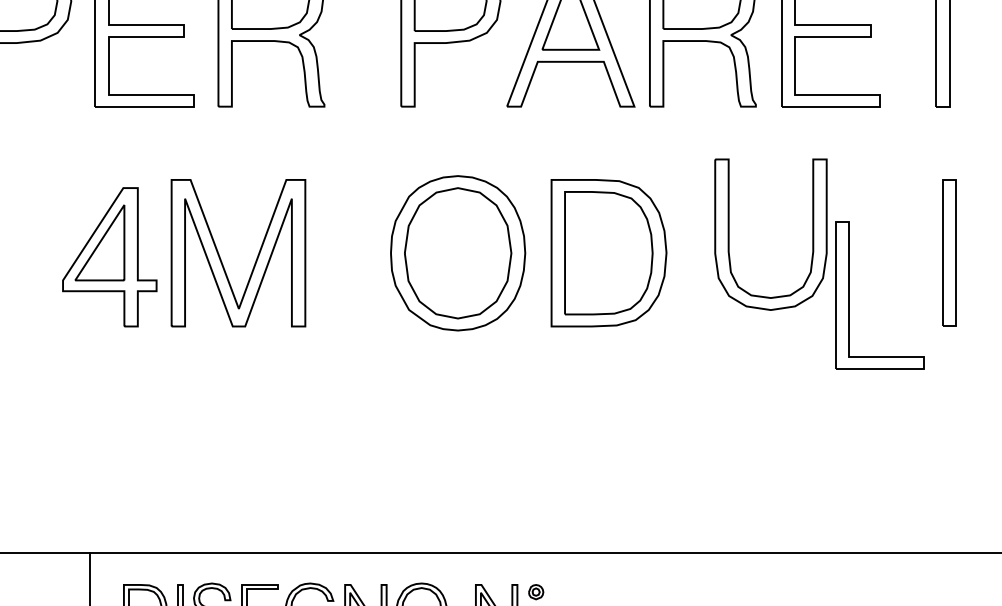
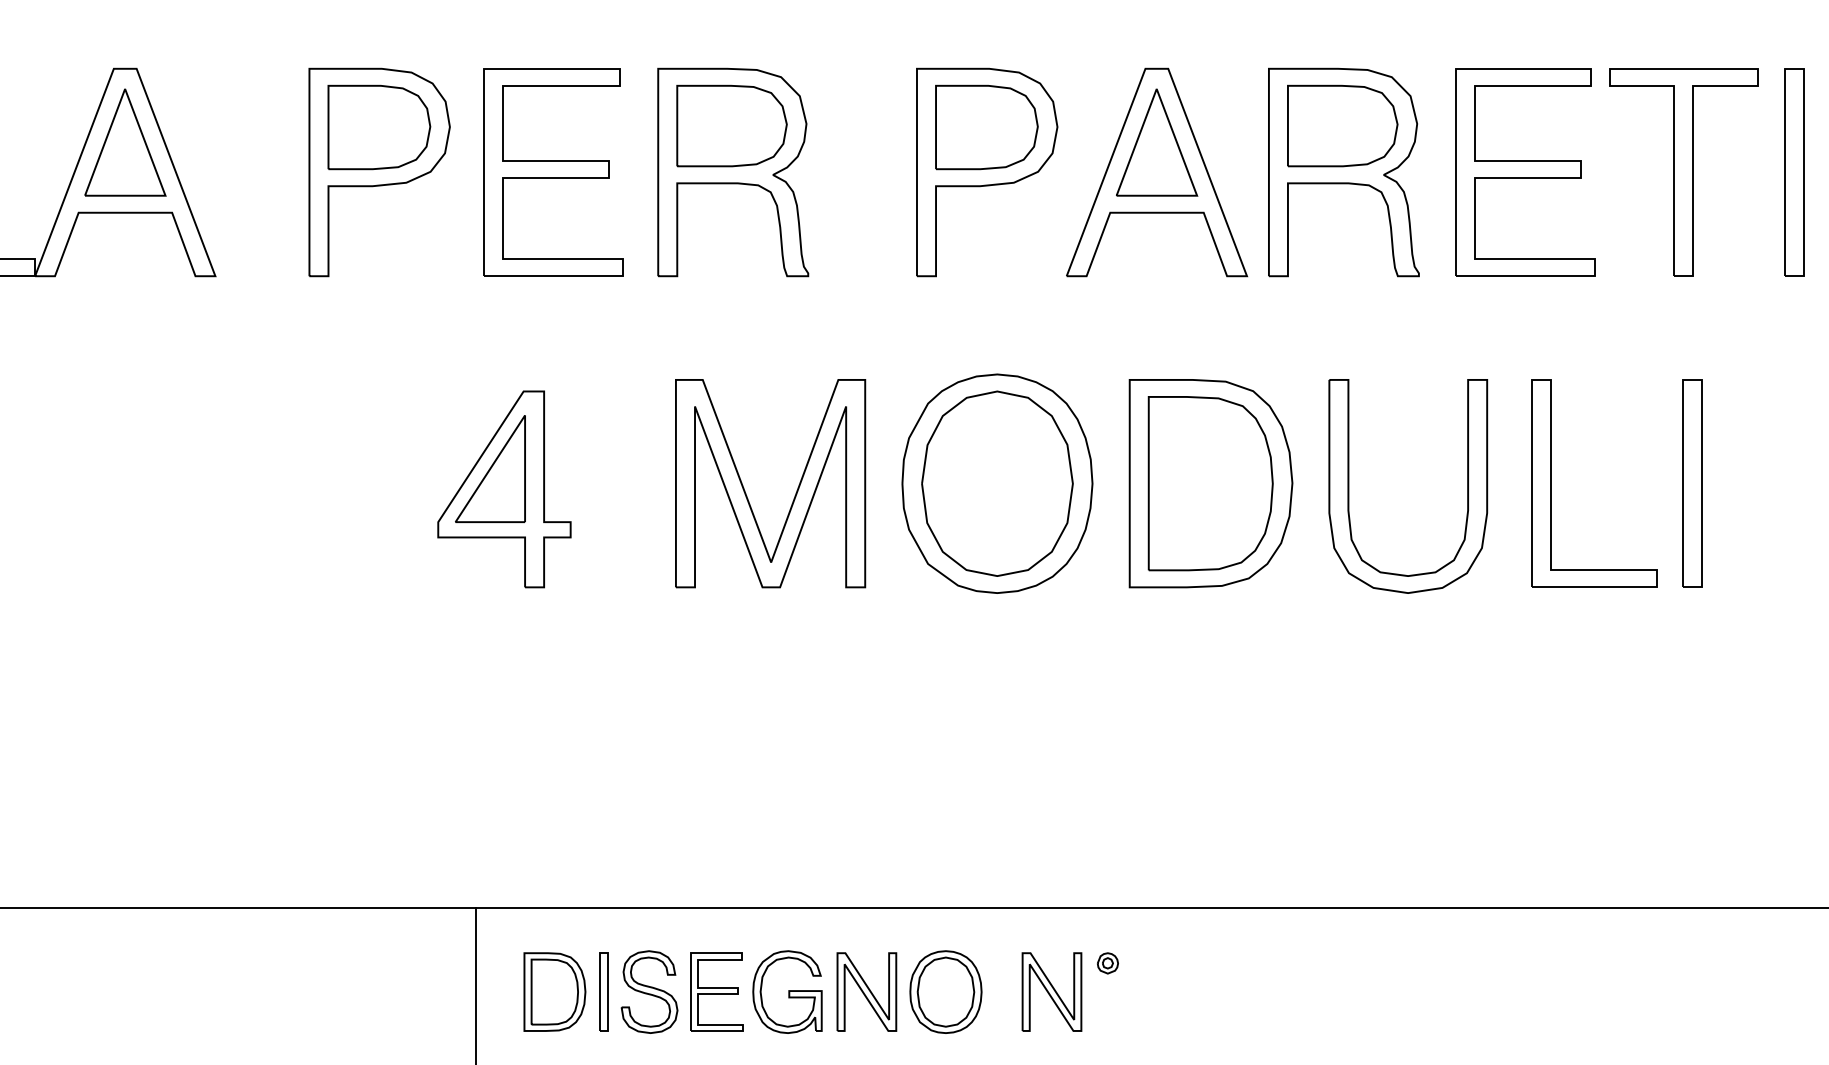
part: (729, 234) -> (1349, 486), moved
part: (220, 258) -> (745, 490), moved
part: (849, 295) -> (1551, 483), moved

